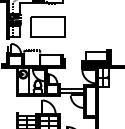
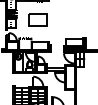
part: (47, 26) -> (37, 19), size x0.71

